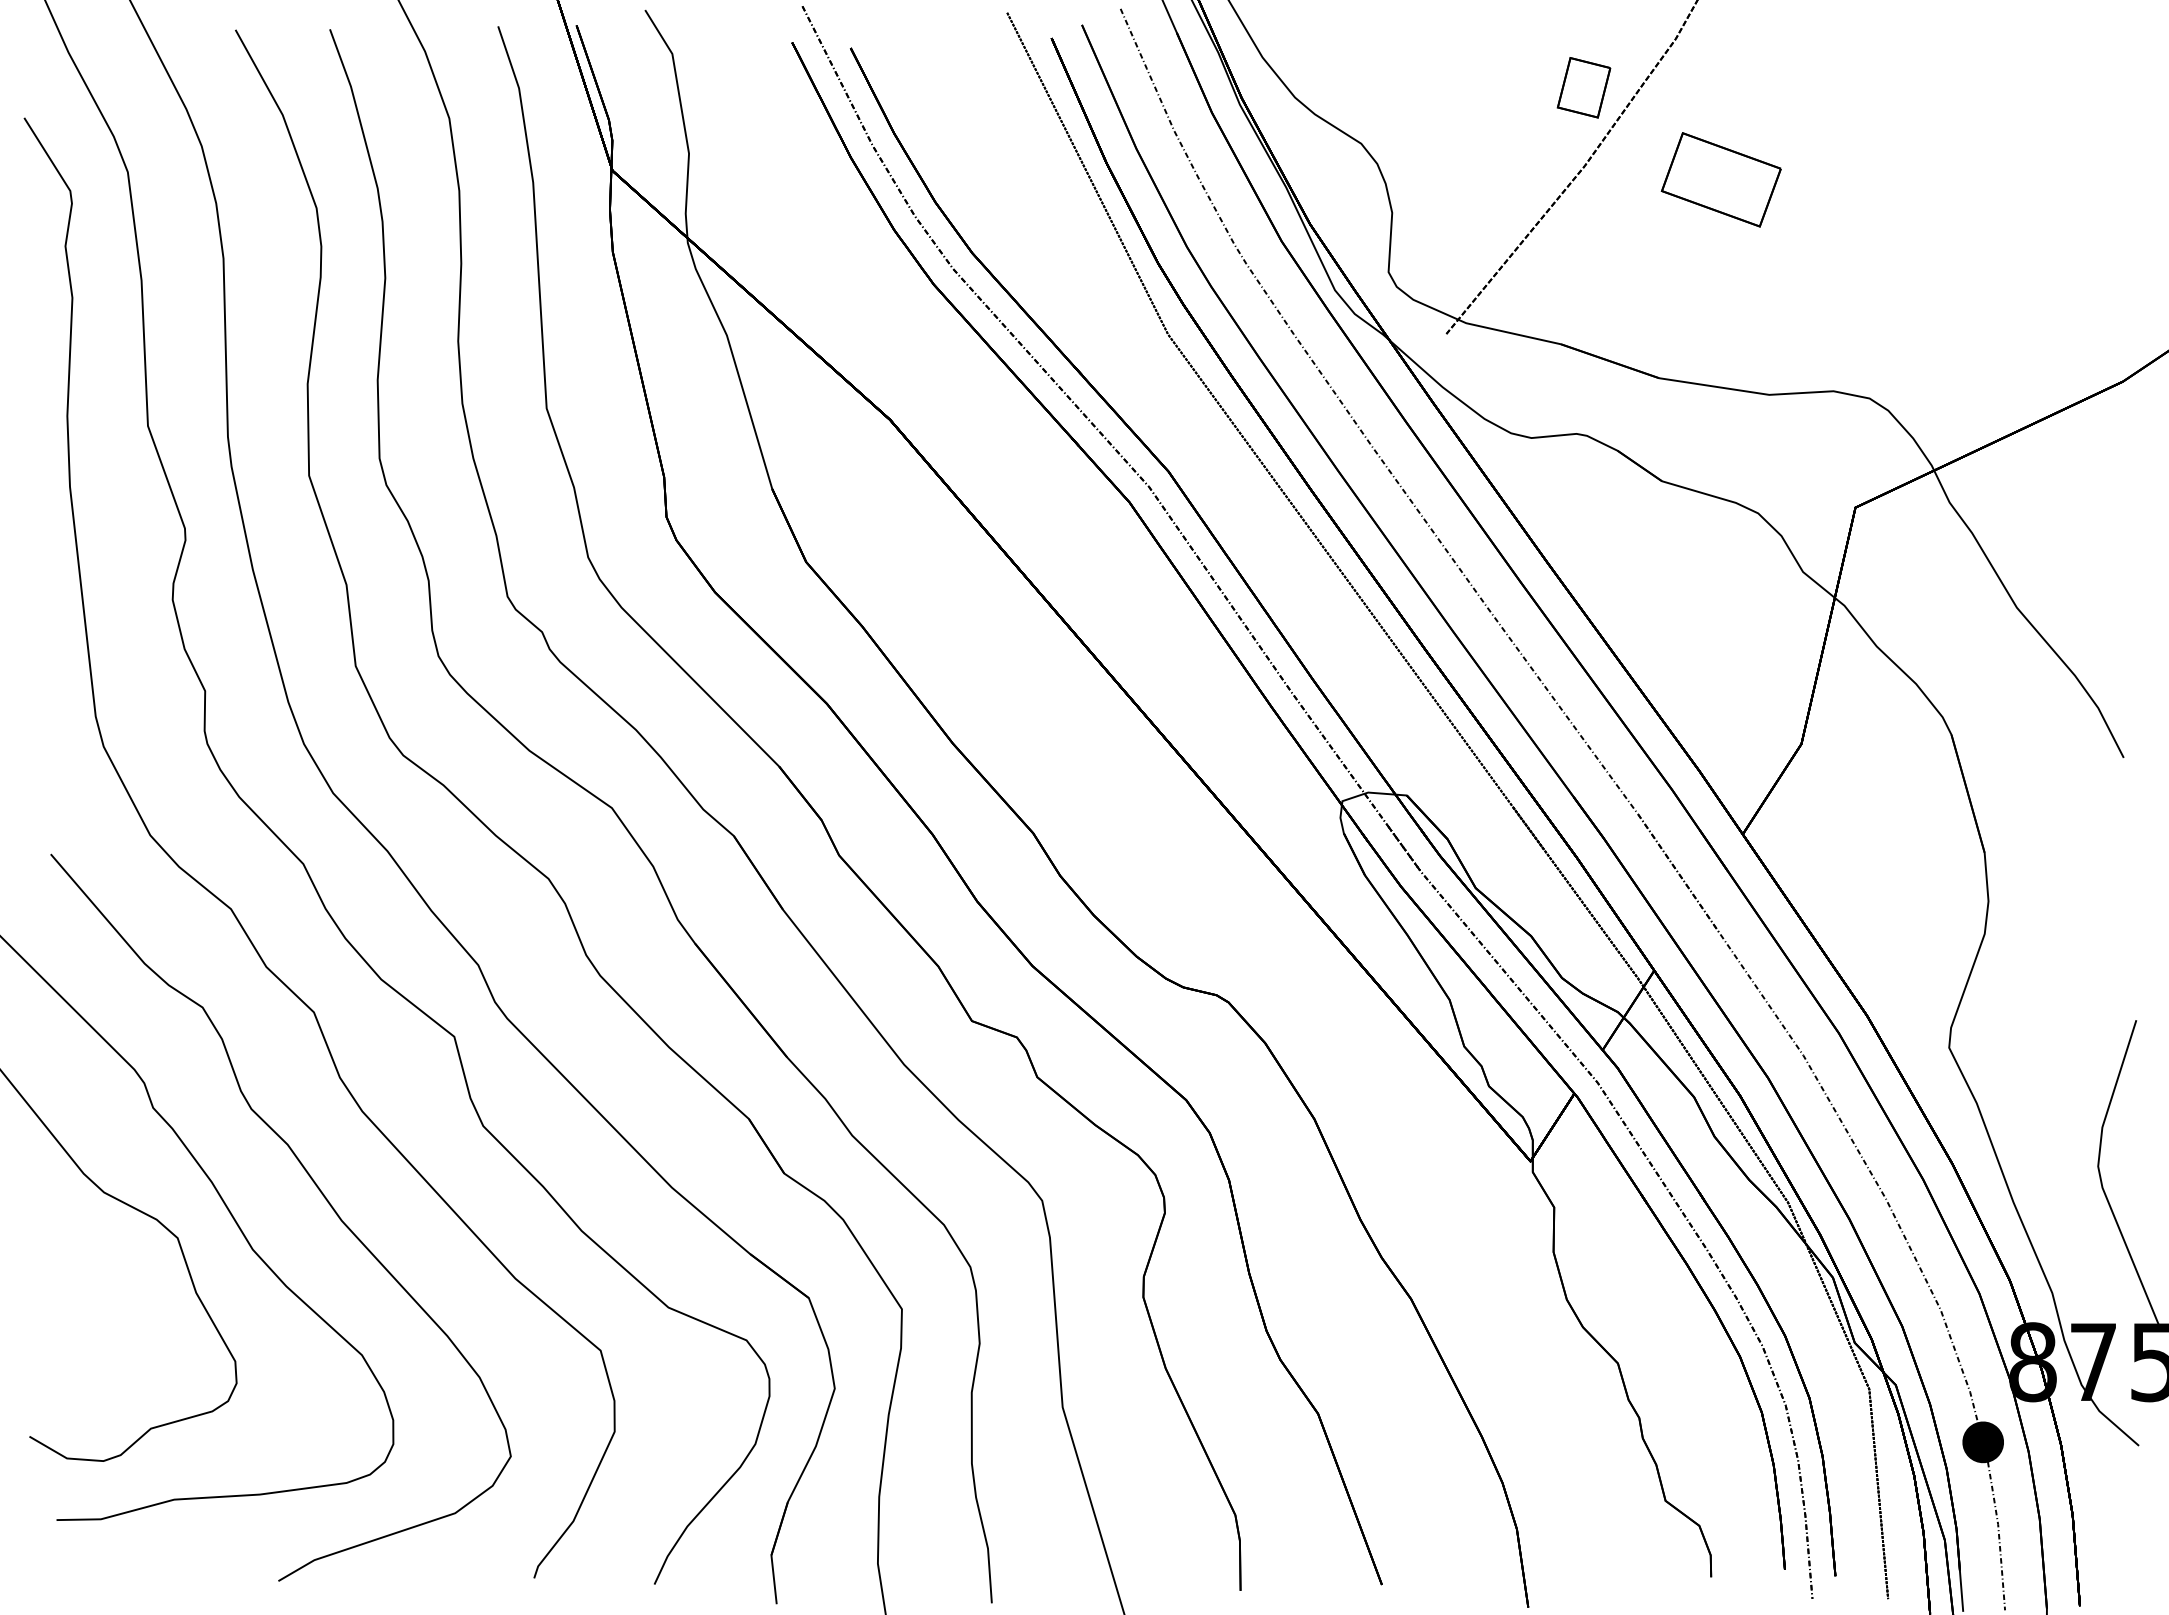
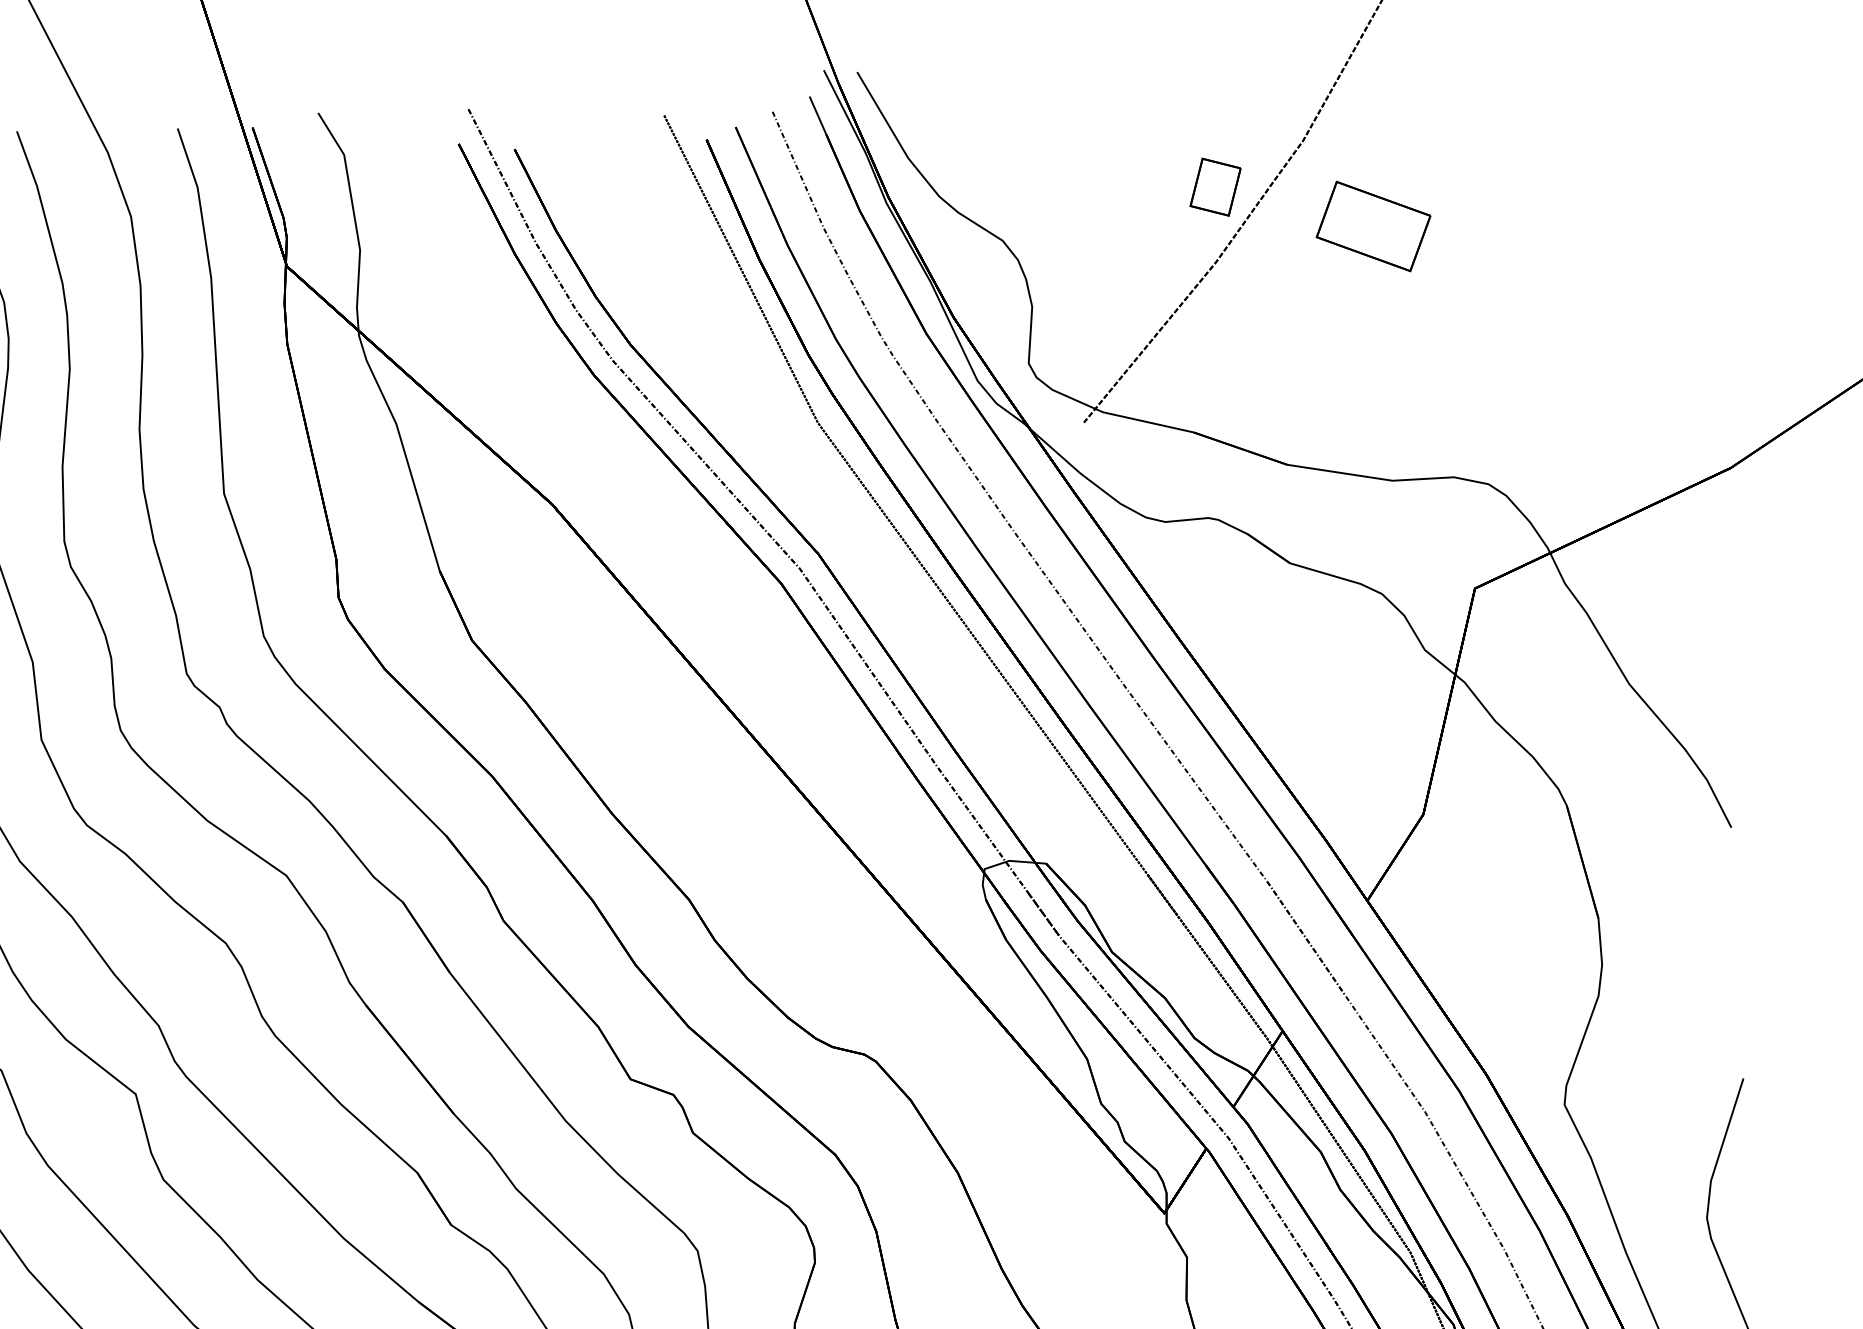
part: (1720, 179) -> (1372, 226), moved

